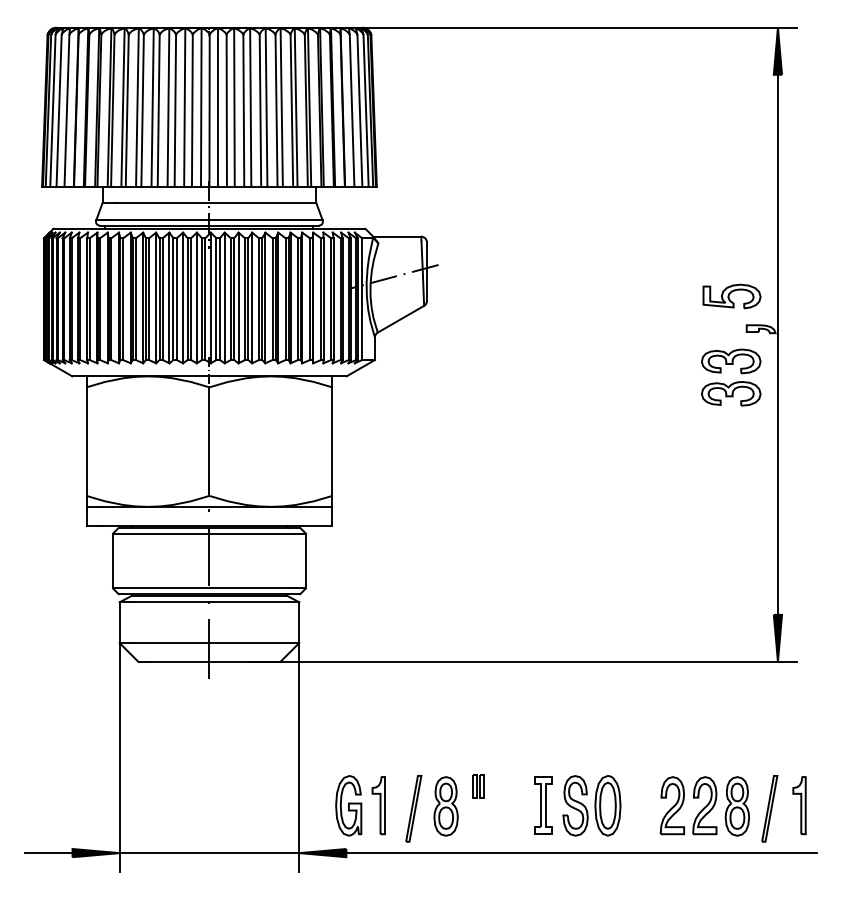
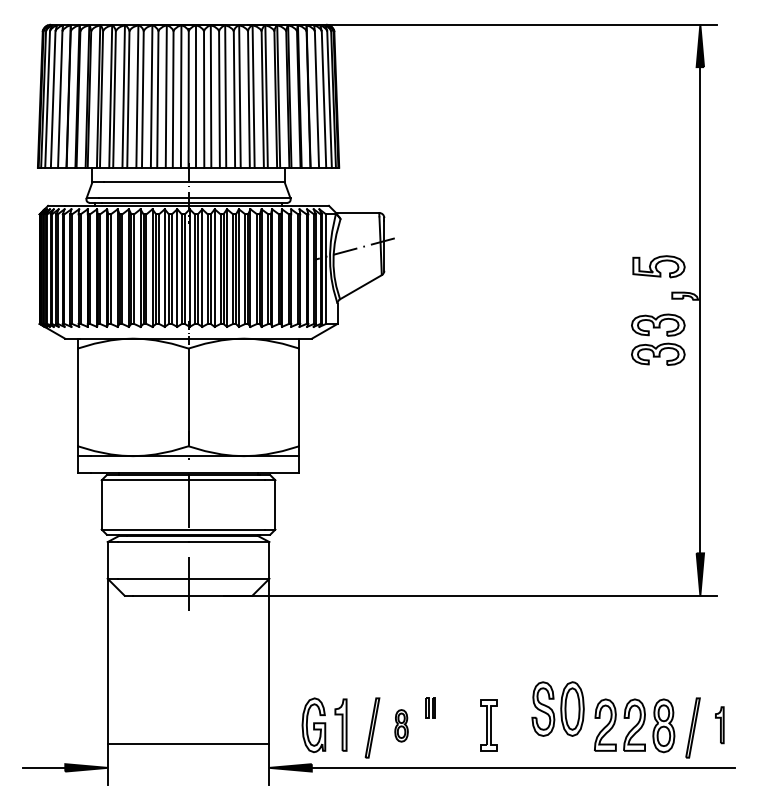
part: (591, 805) -> (557, 708), moved
part: (799, 805) -> (719, 725), size x0.7
part: (445, 806) -> (401, 725), size x0.6
line: (209, 853) -> (188, 743), moved

